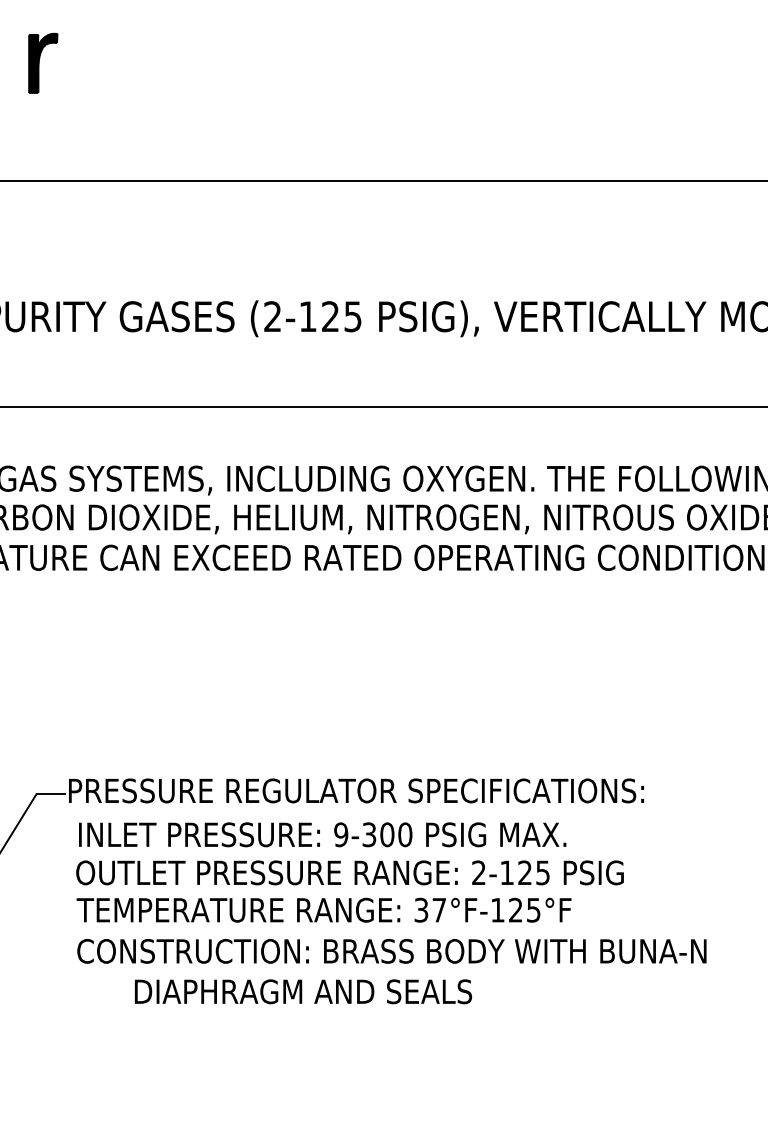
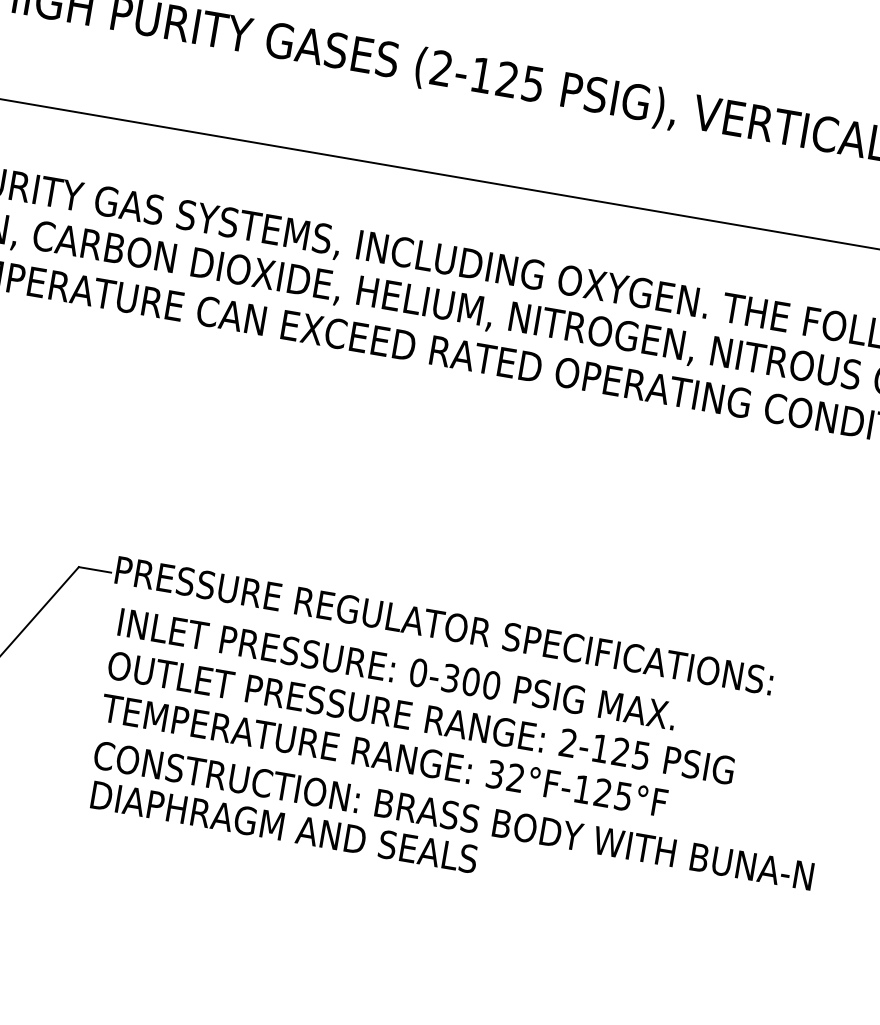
text: (341, 834) -> (418, 672), 9-300 -> 0-300
text: (438, 909) -> (514, 777), 37°F-125°F -> 32°F-125°F
text: (303, 991) -> (284, 826), moved

